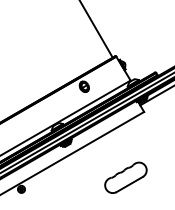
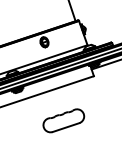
part: (125, 177) -> (63, 120), moved

